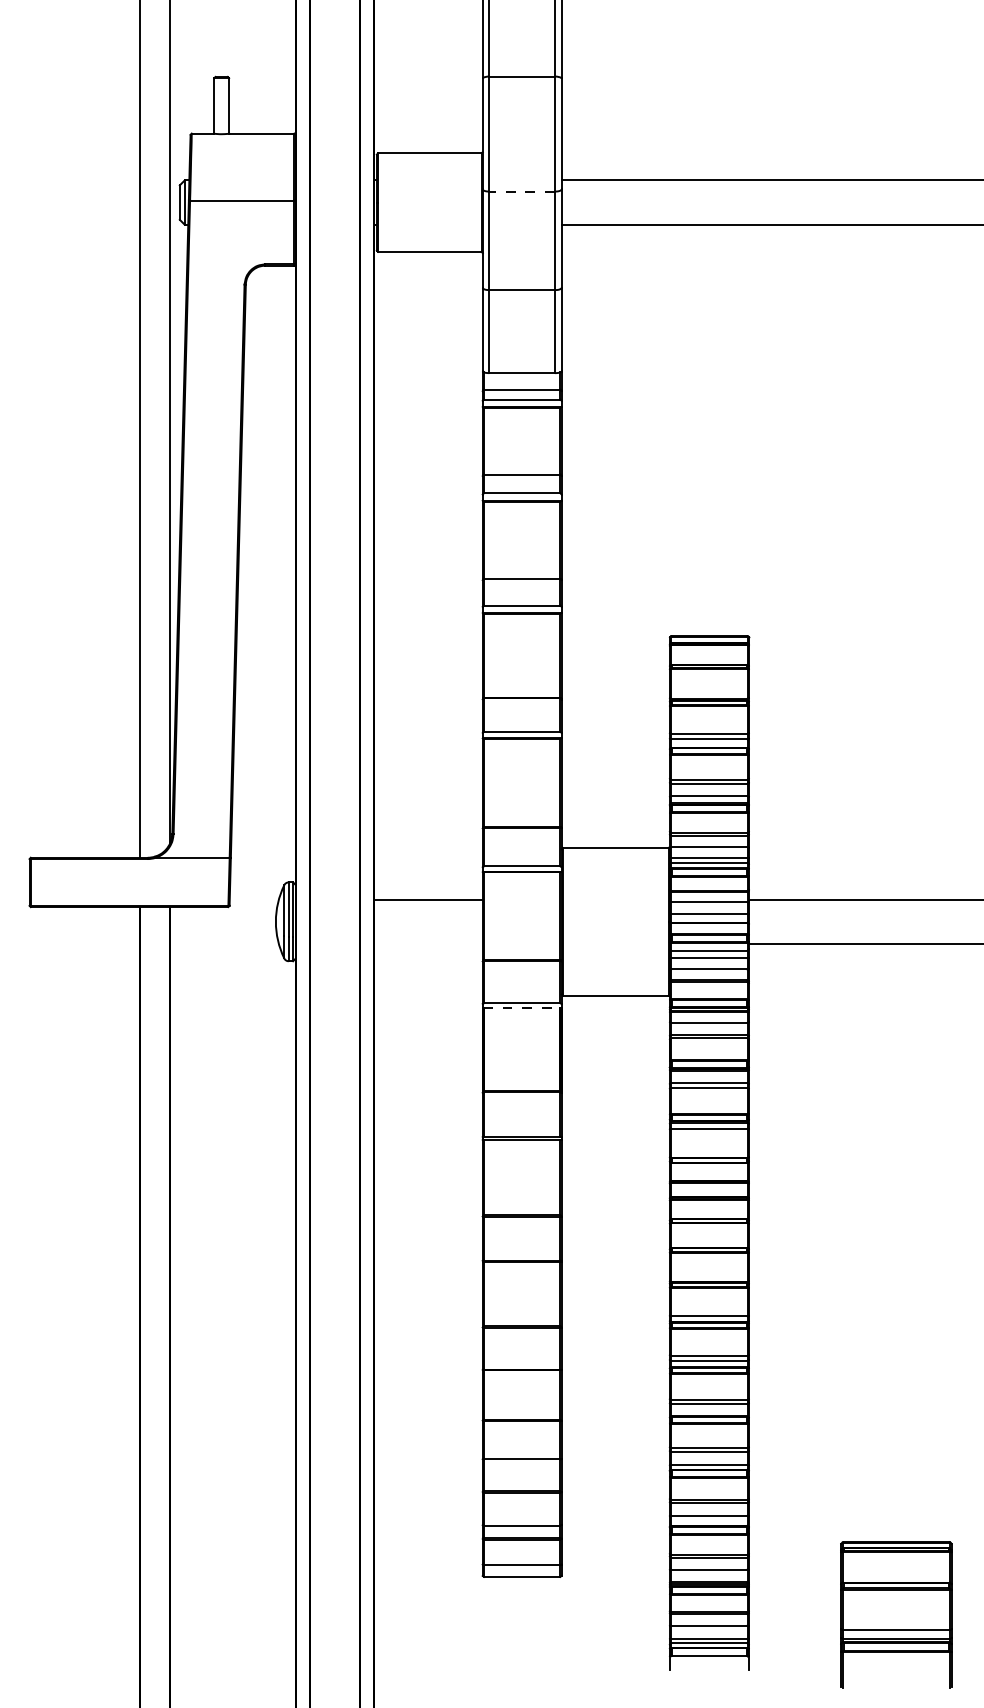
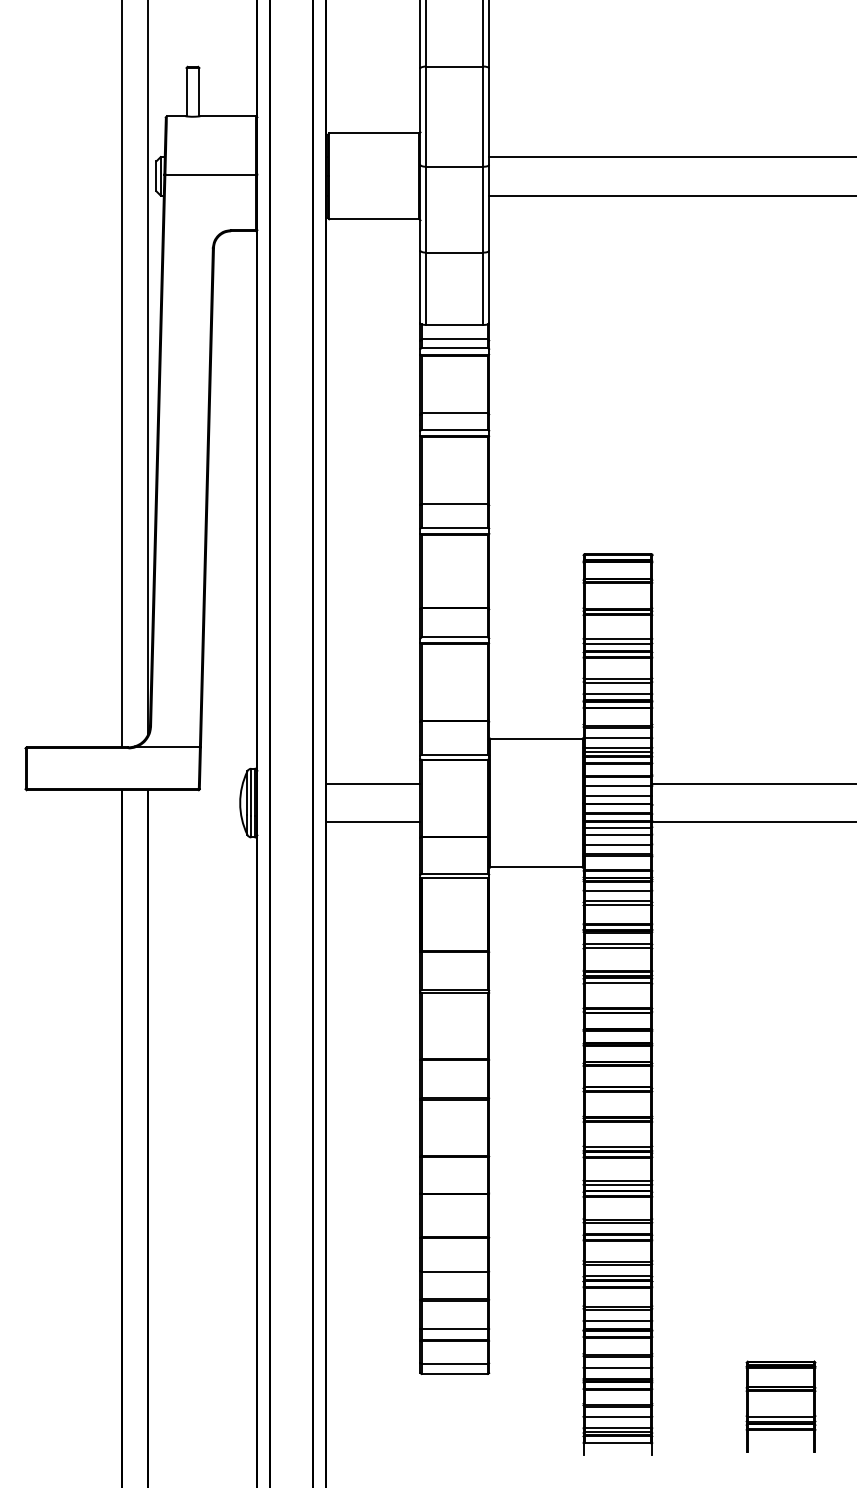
line: (522, 191) -> (455, 166), dashed -> solid
line: (428, 943) -> (373, 821), added
line: (522, 1007) -> (455, 877), dashed -> solid
part: (896, 1614) -> (780, 1406), size x0.71

